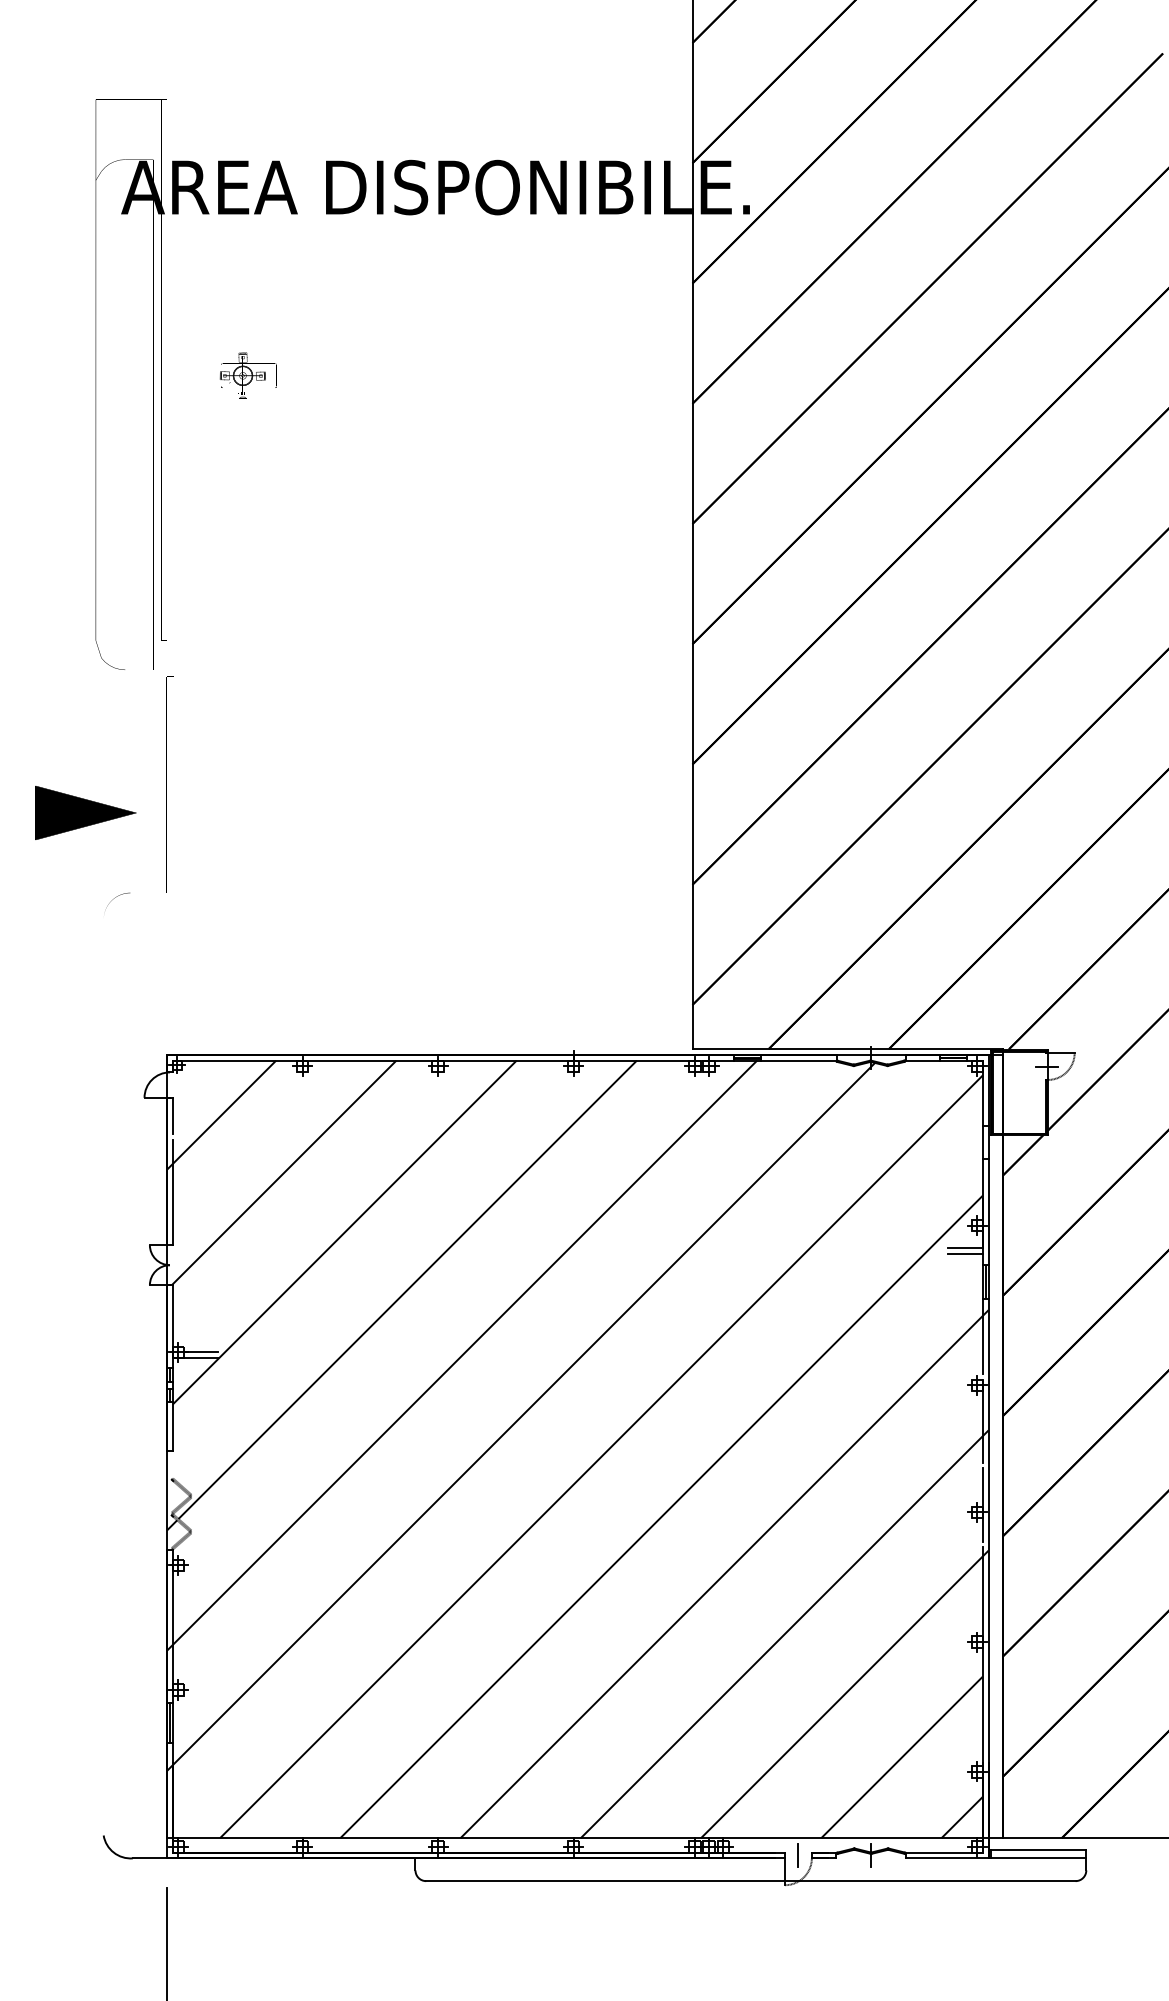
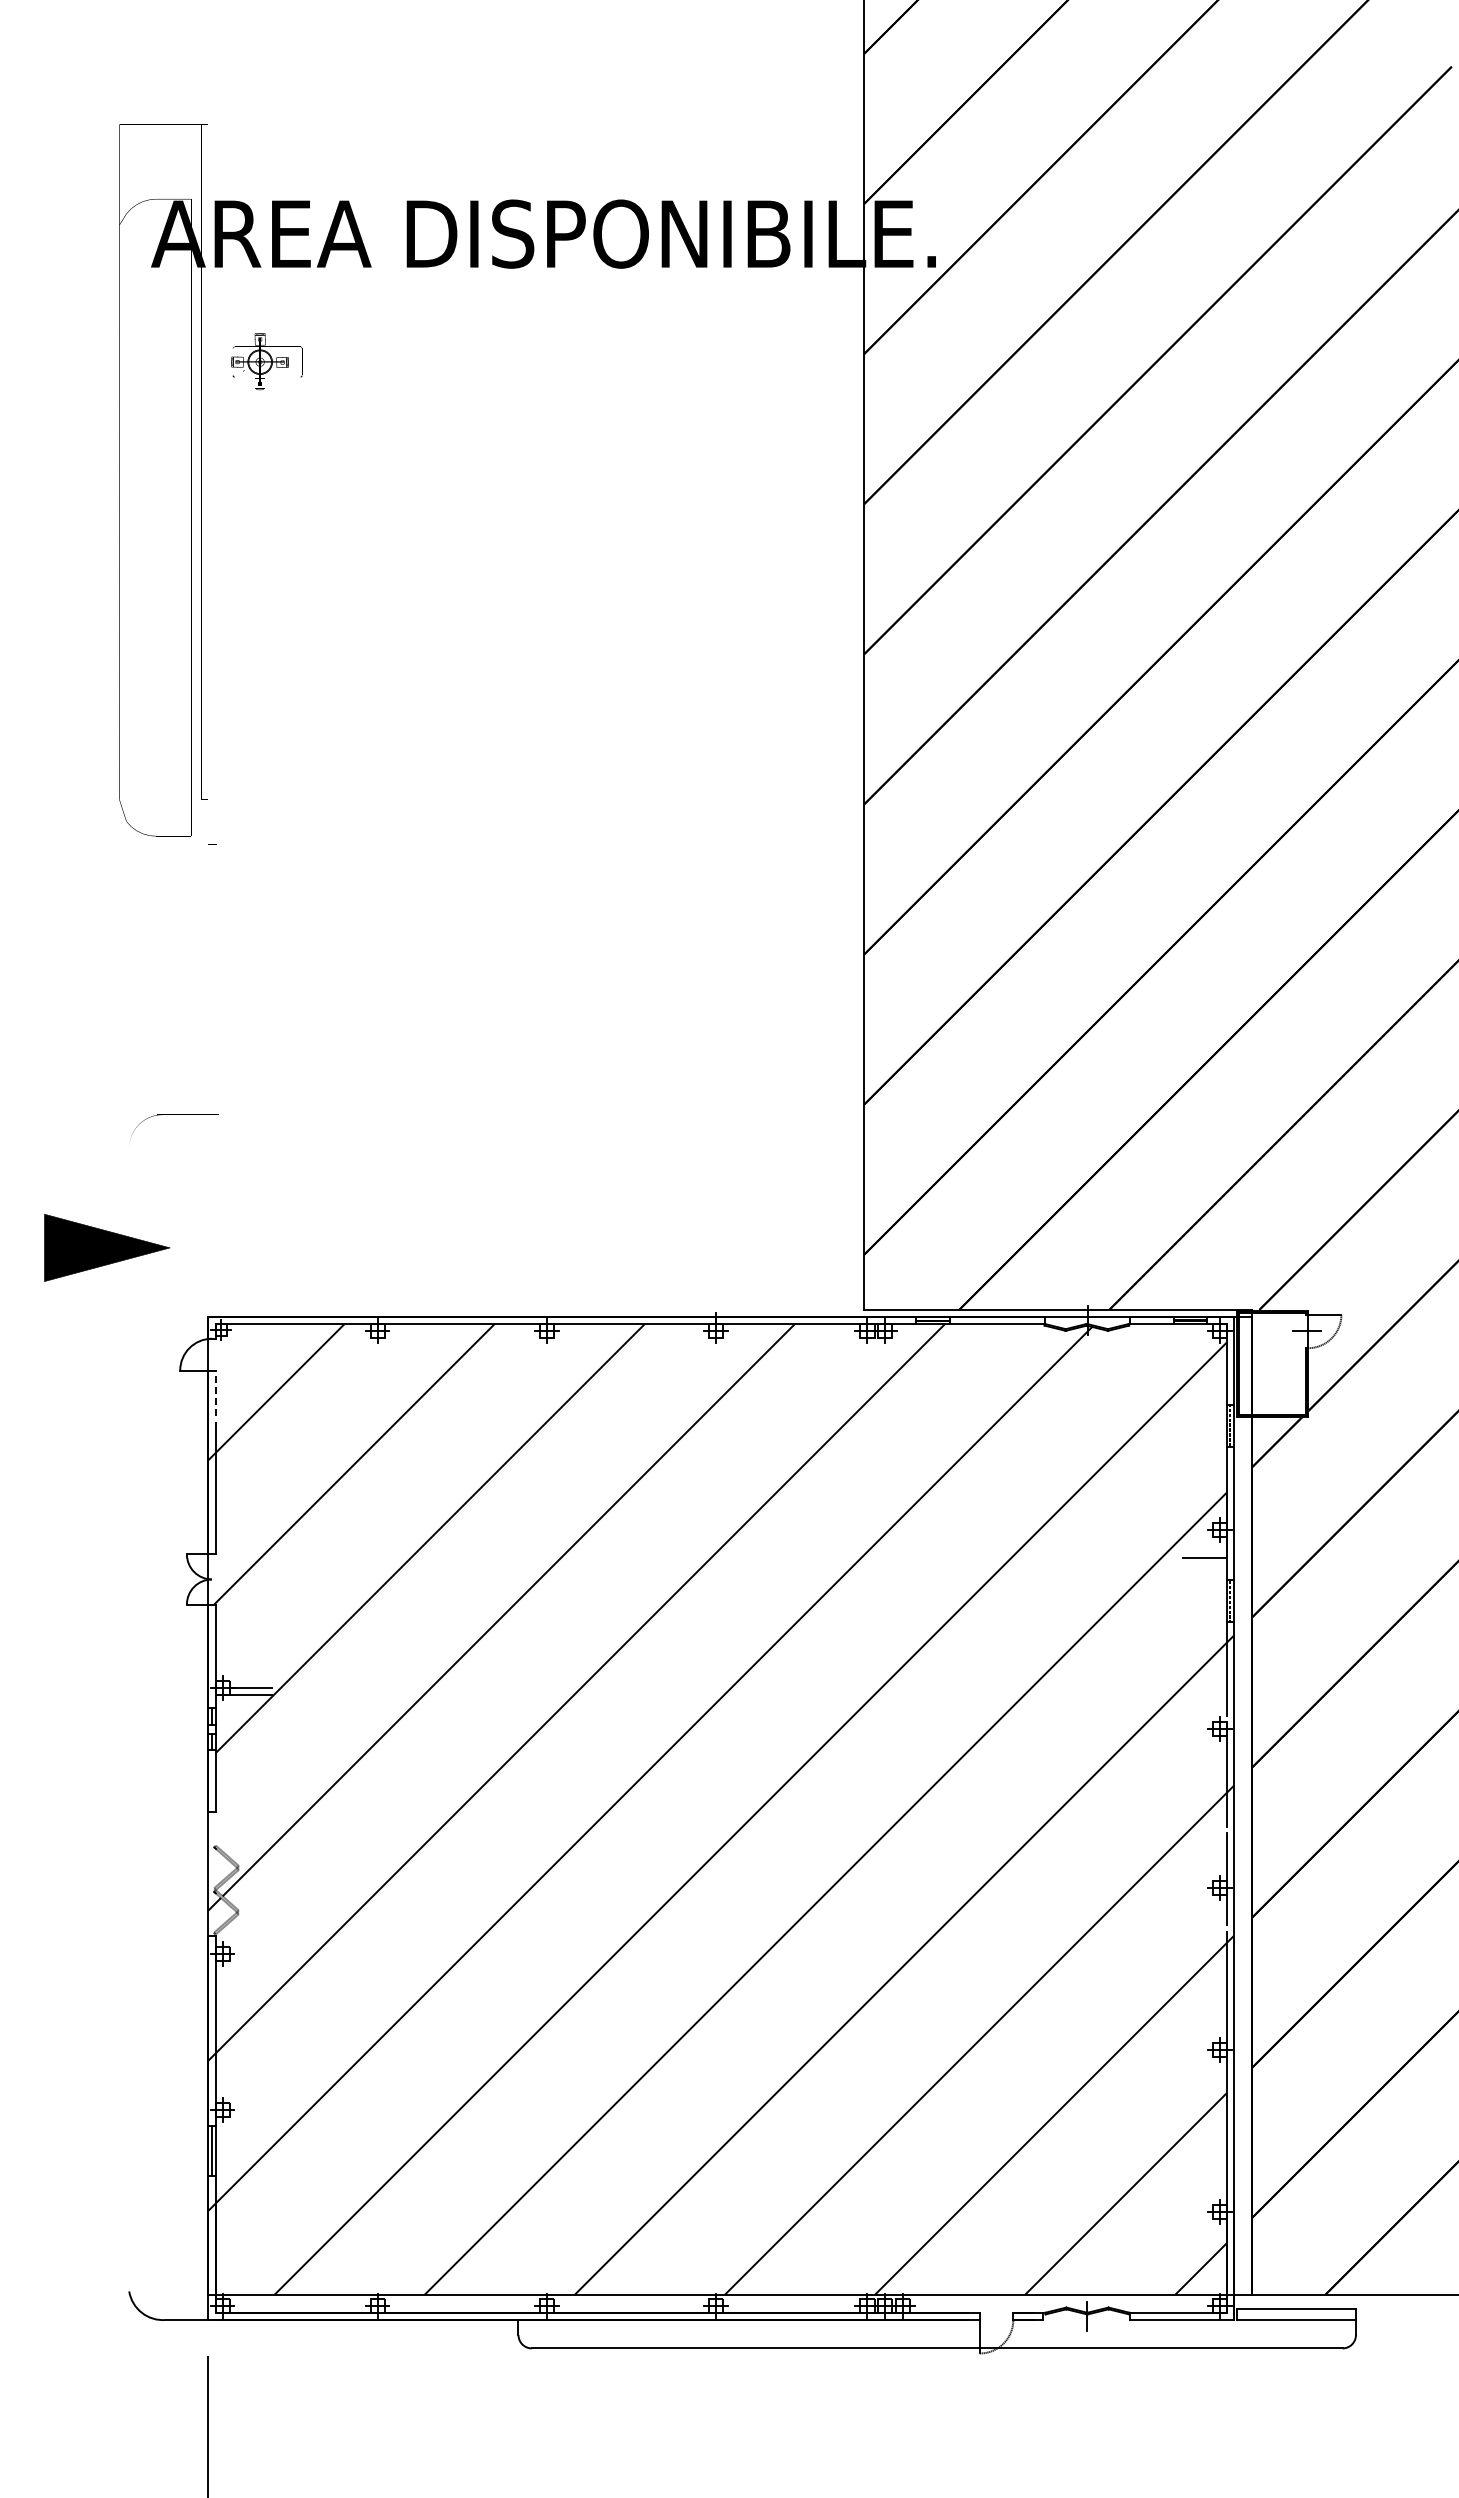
part: (248, 375) -> (266, 361), moved
part: (86, 812) -> (107, 1247), moved
line: (172, 1116) -> (215, 1393), solid -> dashed
line: (964, 1254) -> (1204, 1565), removed
line: (798, 1855) -> (996, 2316), removed

